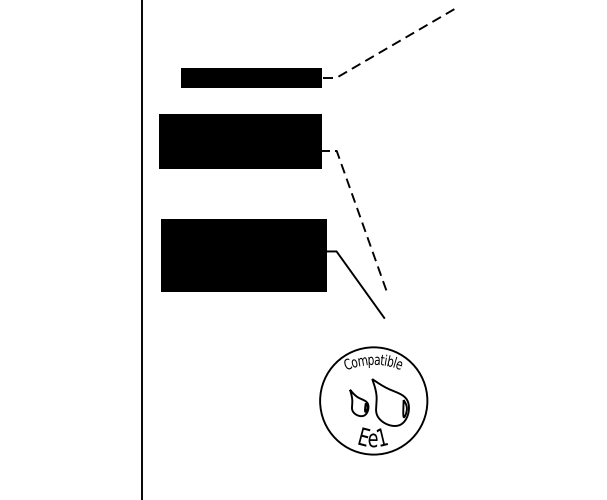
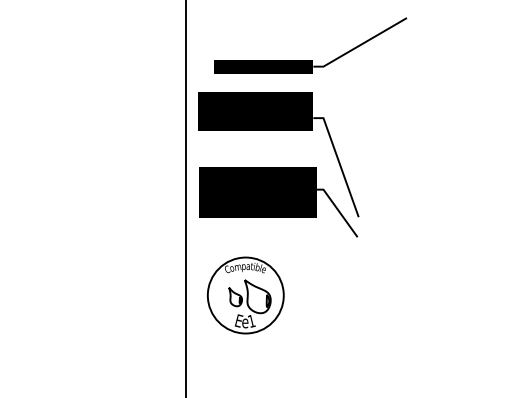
line: (387, 47) -> (359, 45), dashed -> solid
line: (359, 213) -> (339, 162), dashed -> solid
part: (373, 400) -> (245, 295), moved

